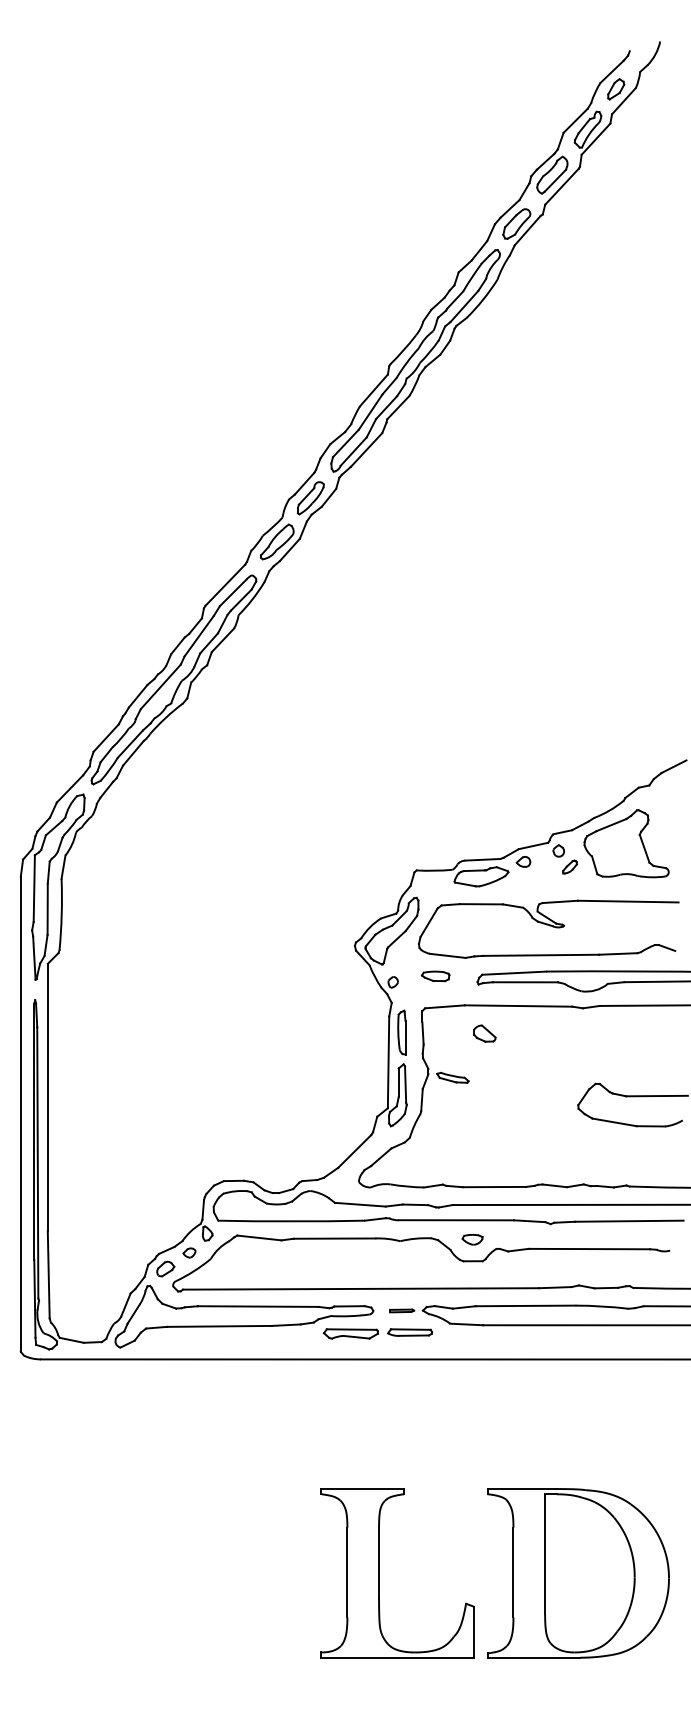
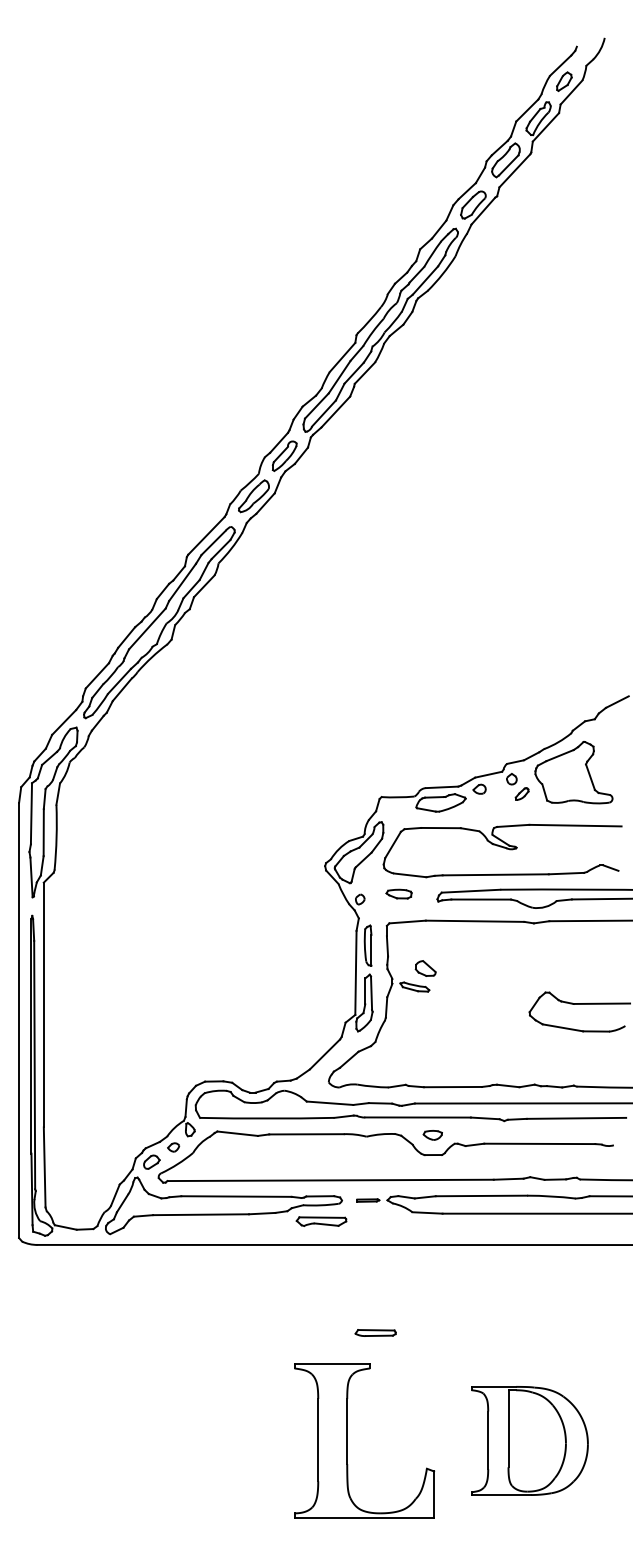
part: (484, 1033) -> (425, 968), moved
part: (410, 1332) -> (376, 1332), moved
part: (578, 1573) -> (529, 1441), size x0.7

